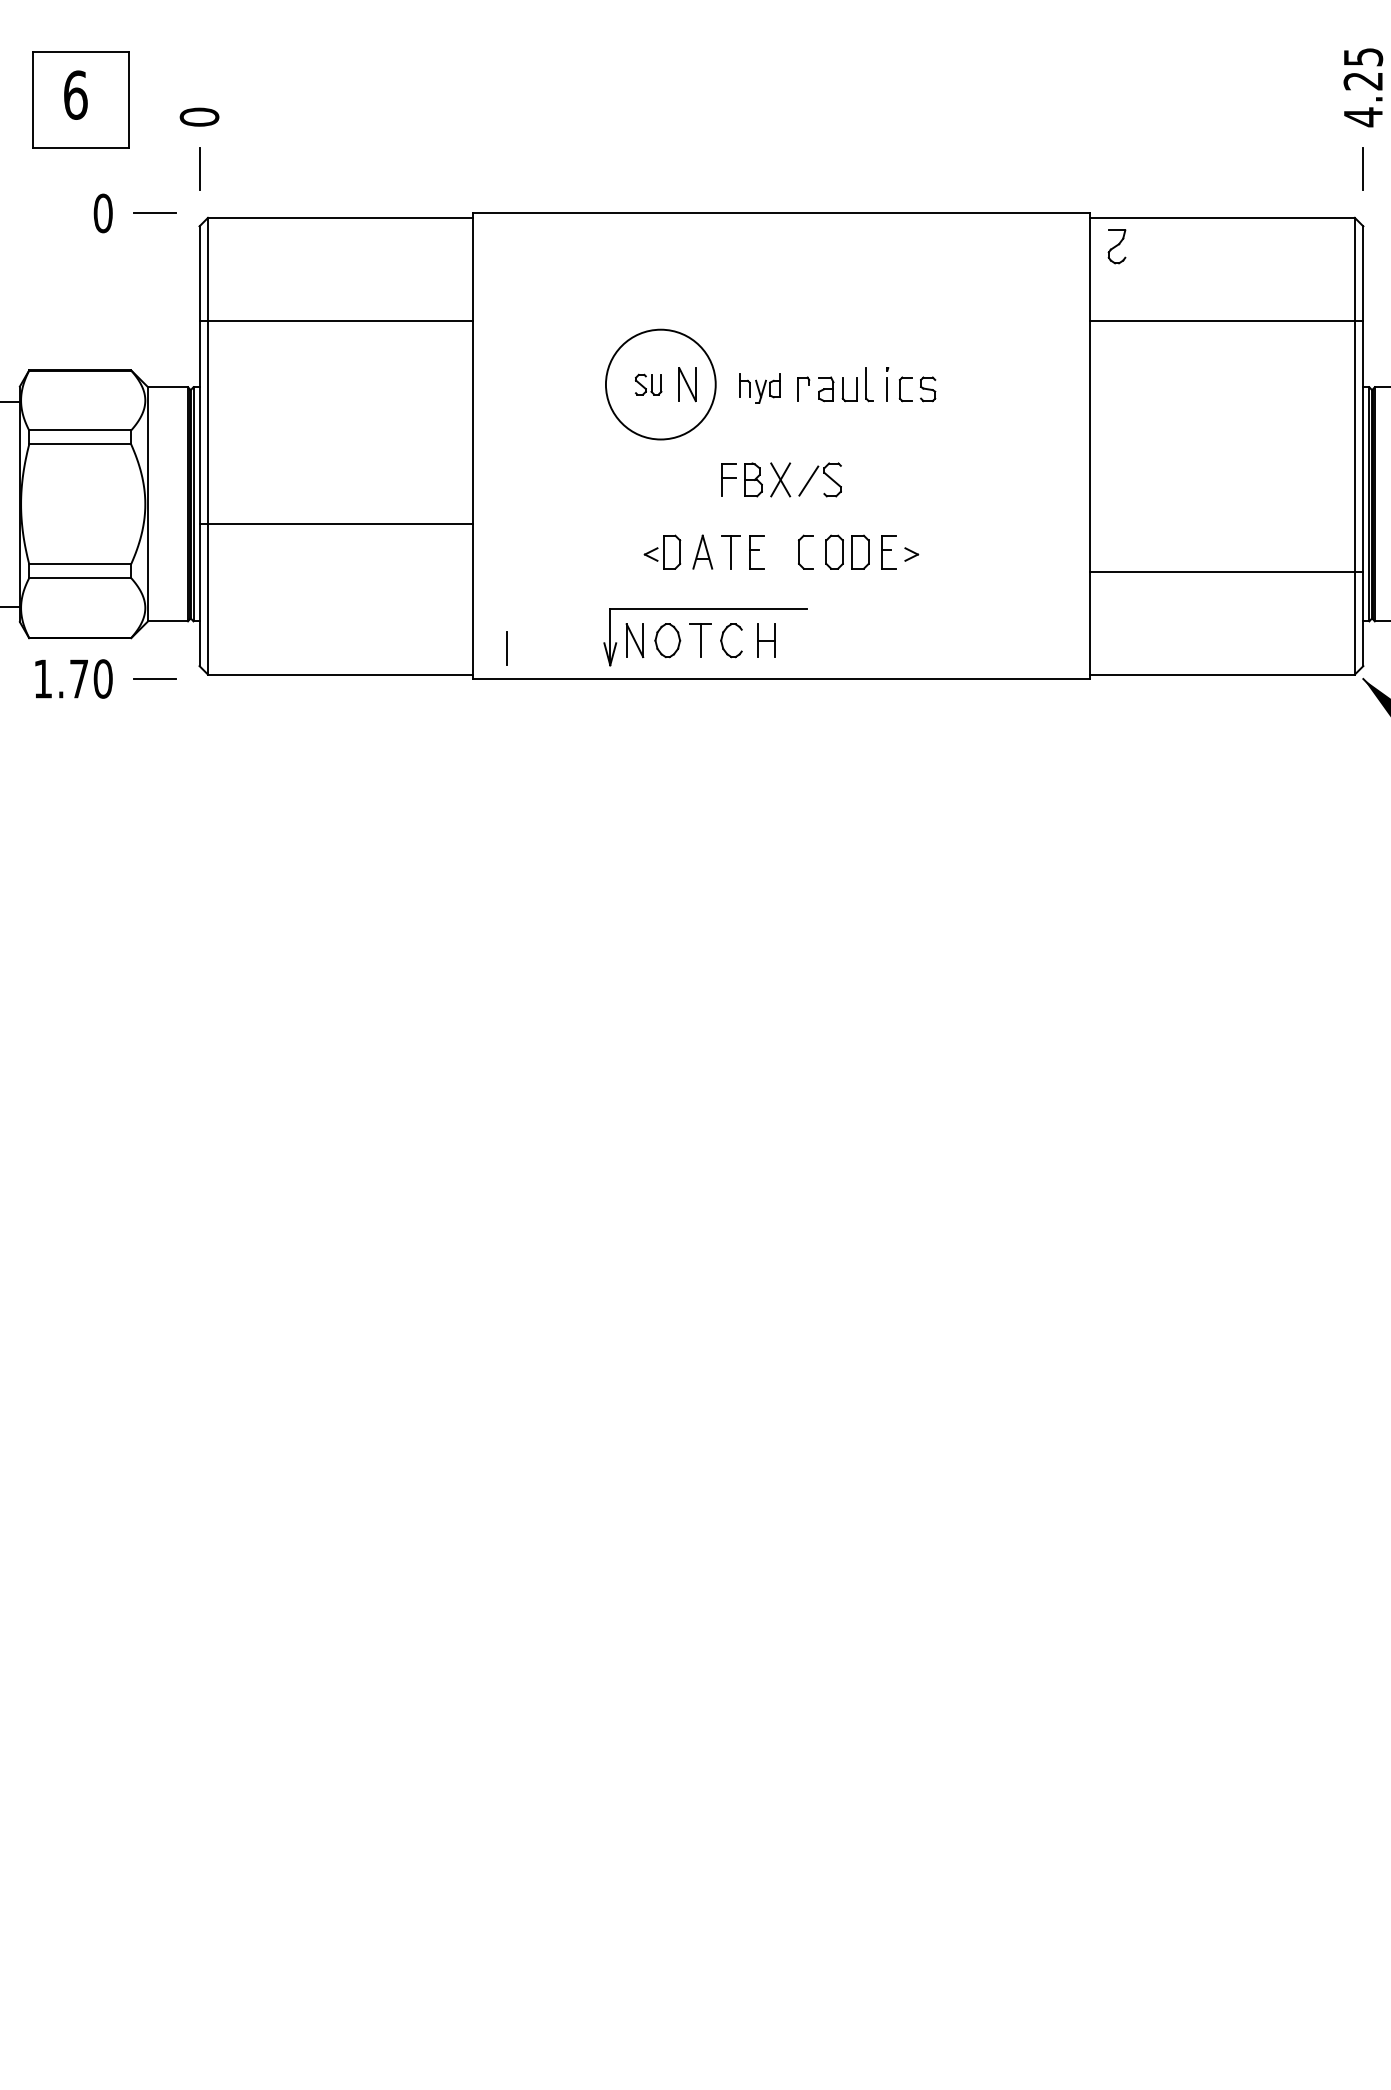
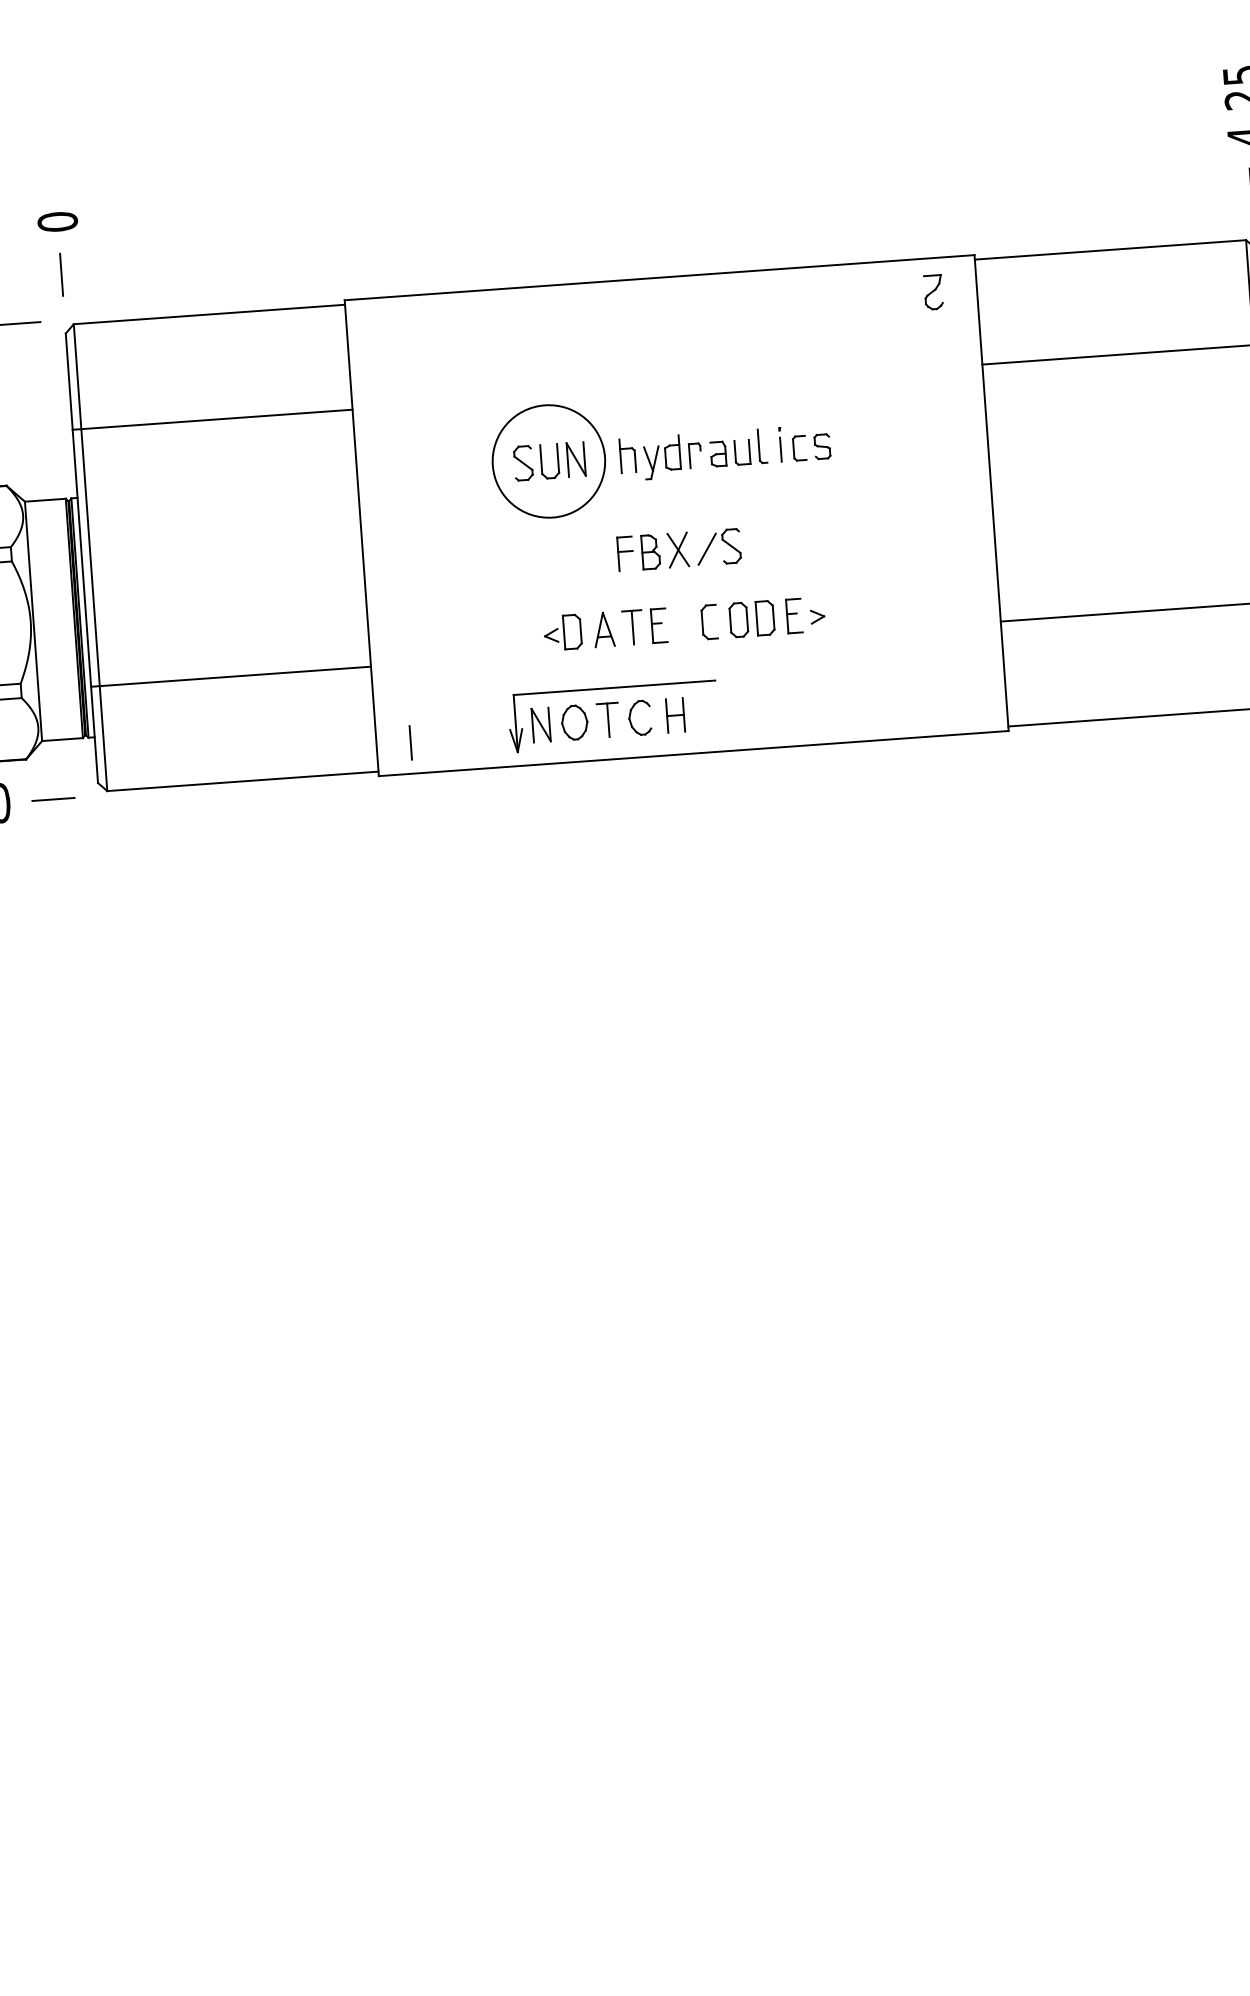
part: (1116, 246) -> (933, 292), moved
part: (648, 384) -> (536, 462), size x1.67
part: (759, 388) -> (650, 458), size x1.43
line: (336, 523) -> (231, 676), moved

